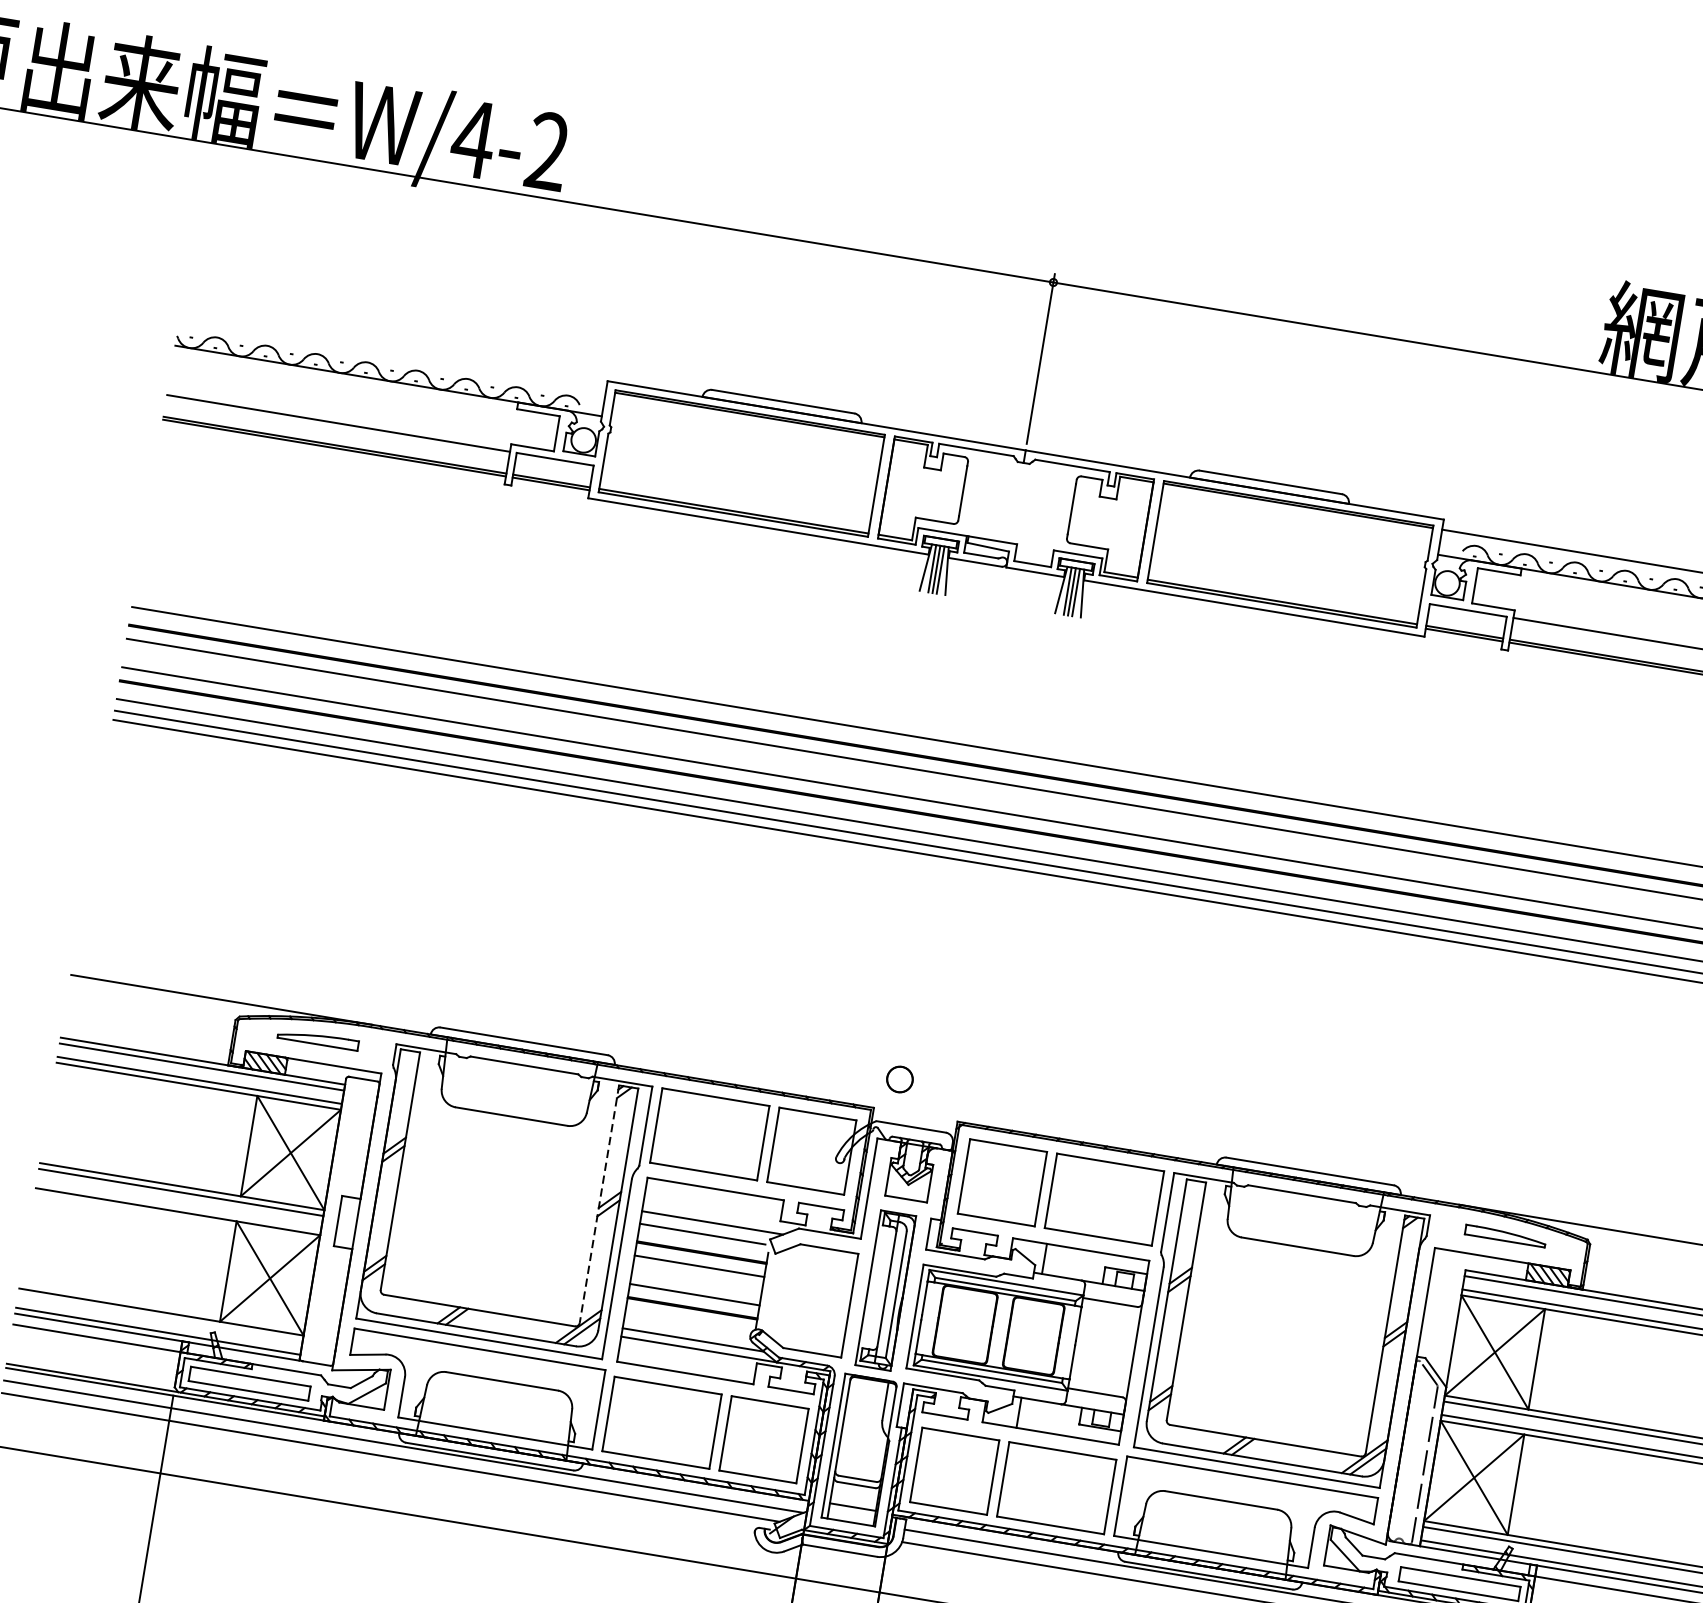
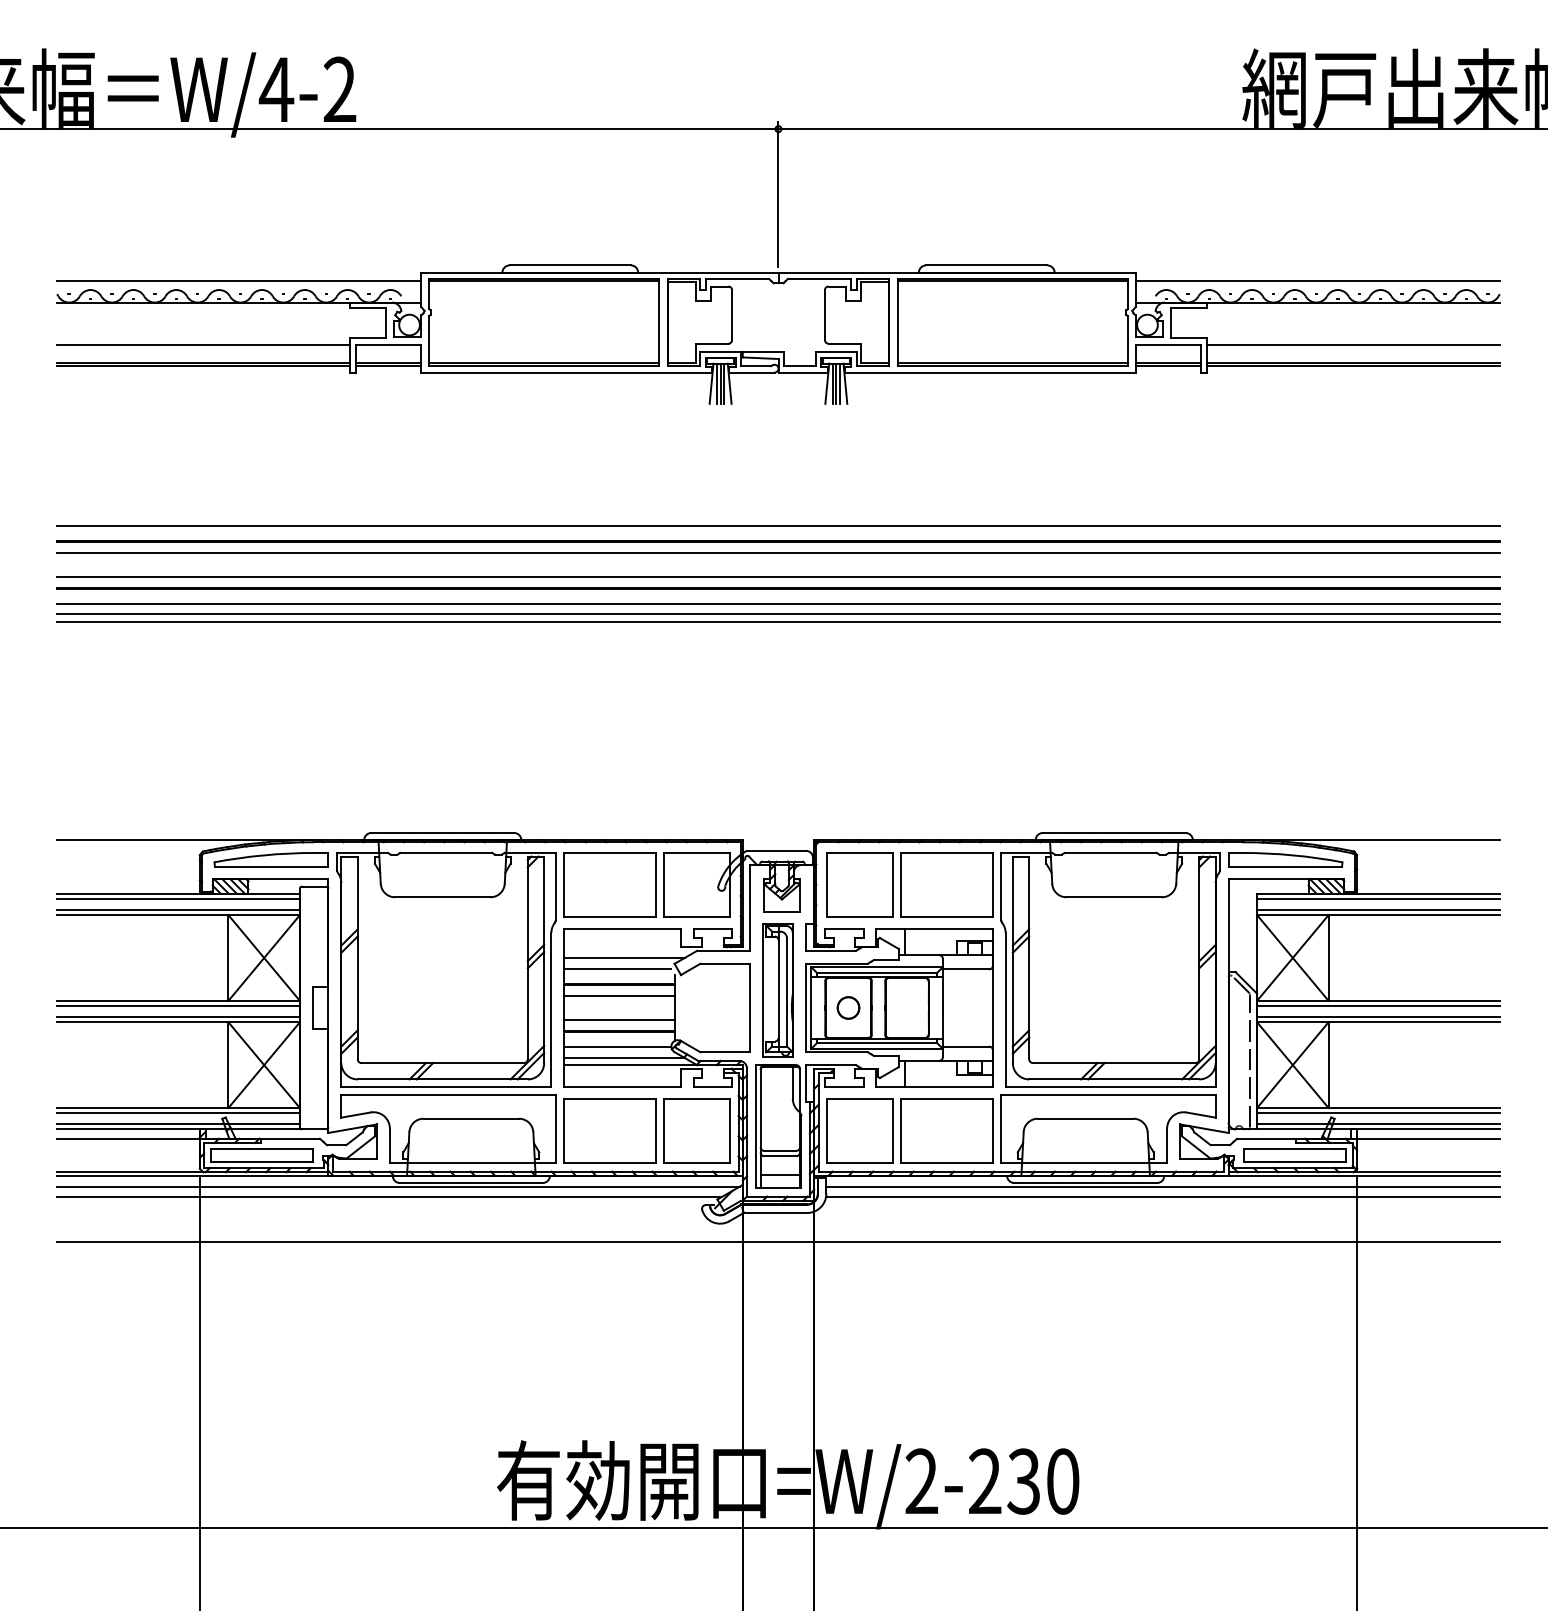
line: (393, 356) -> (239, 281), added
part: (317, 1039) -> (270, 859), size x1.67
part: (900, 1078) -> (848, 1007), moved
line: (599, 1204) -> (527, 958), dashed -> solid
line: (179, 1206) -> (178, 1017), added
part: (1505, 1235) -> (1285, 859), size x1.67
line: (160, 1318) -> (178, 1113), added
line: (687, 1326) -> (617, 1047), added

